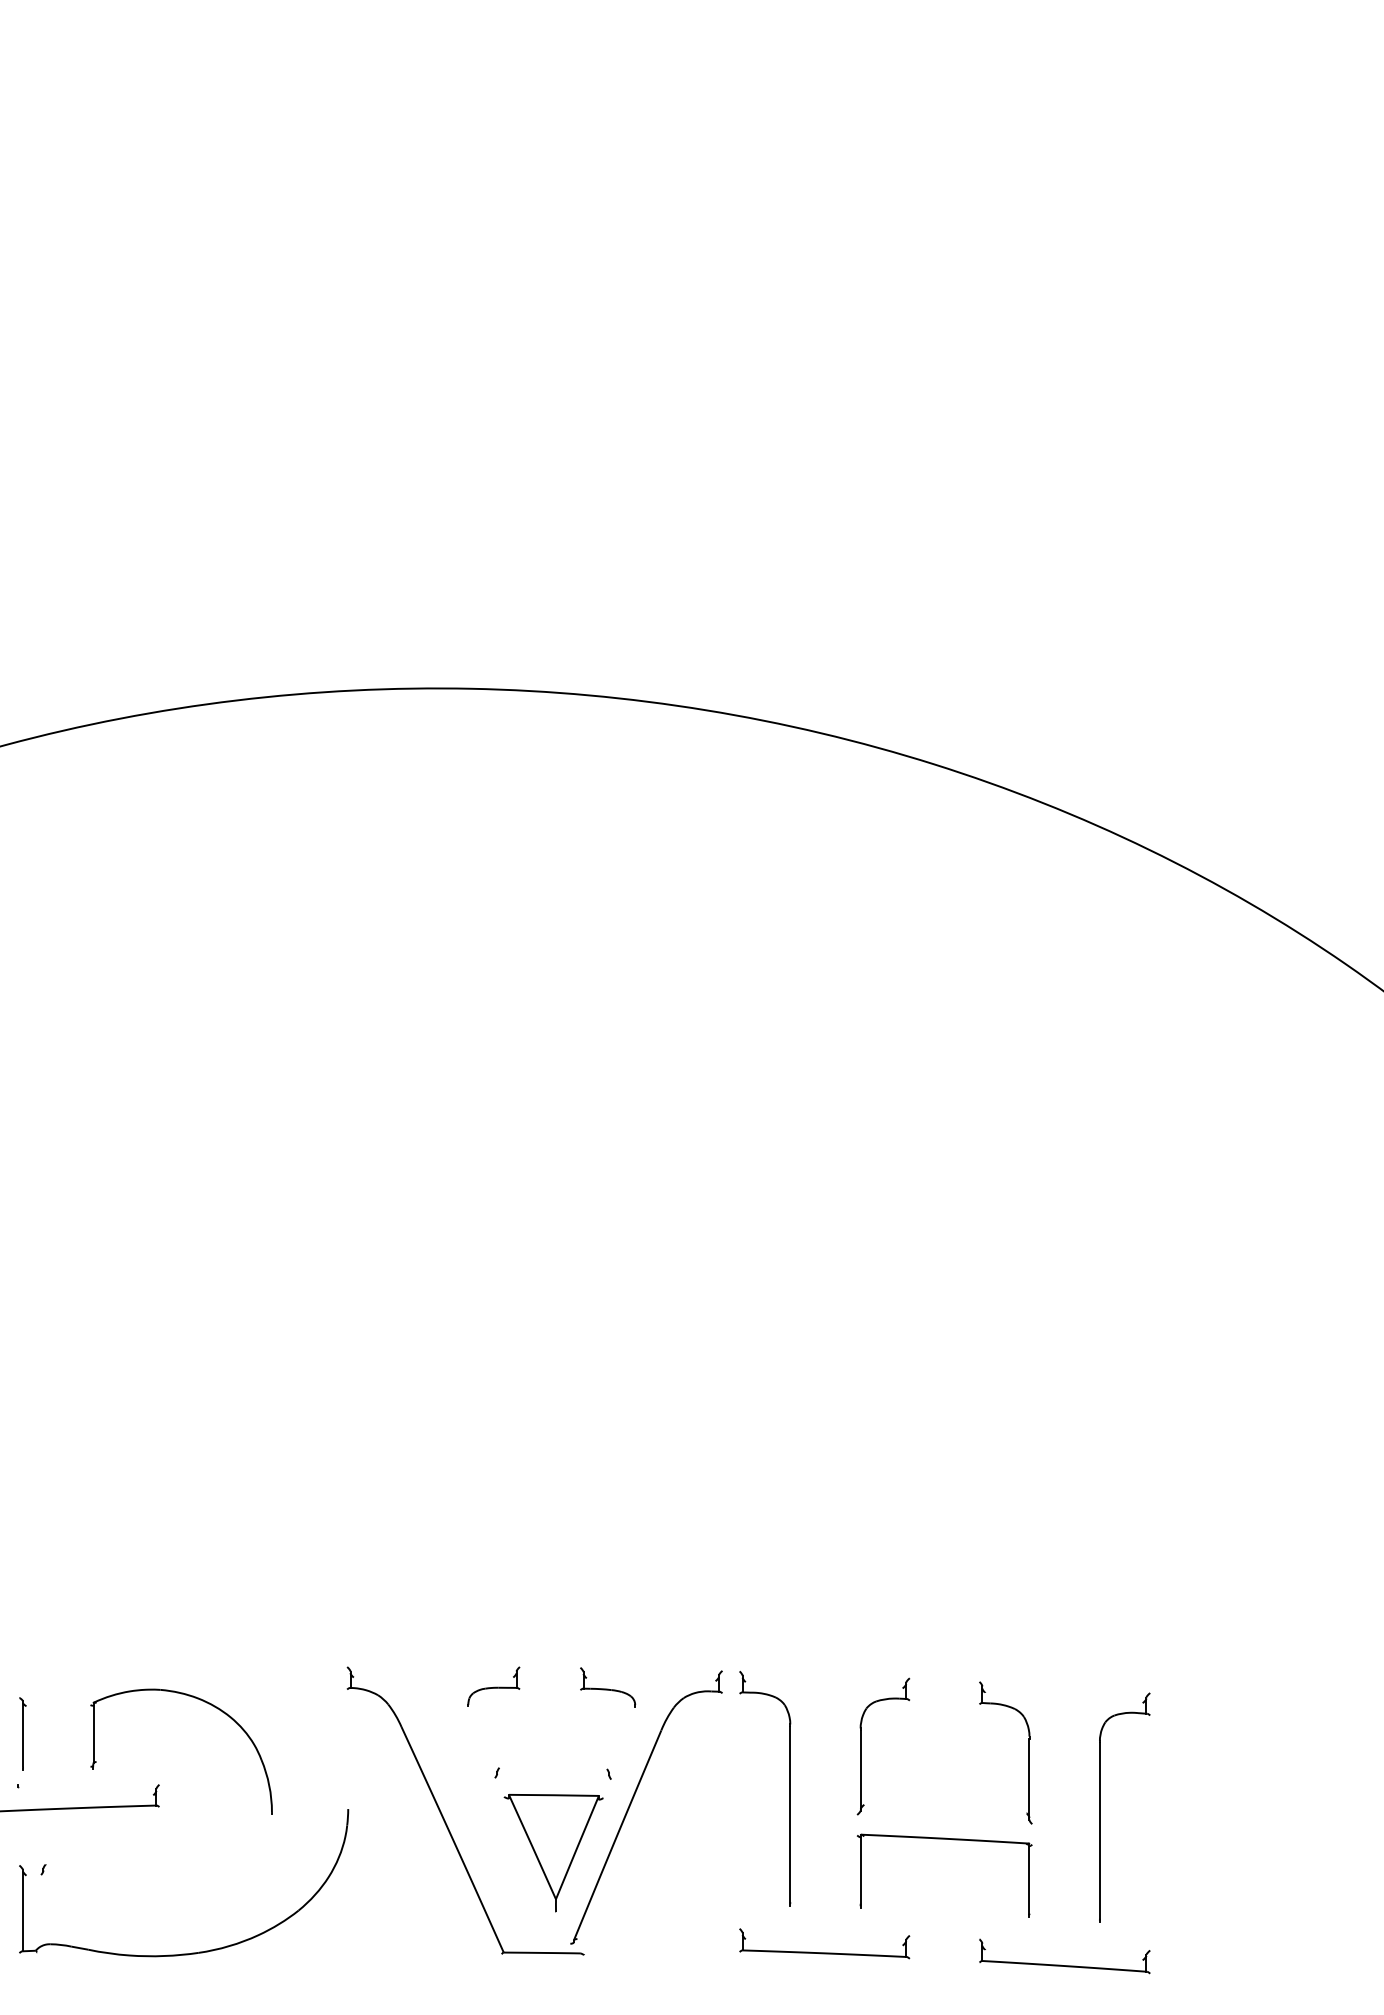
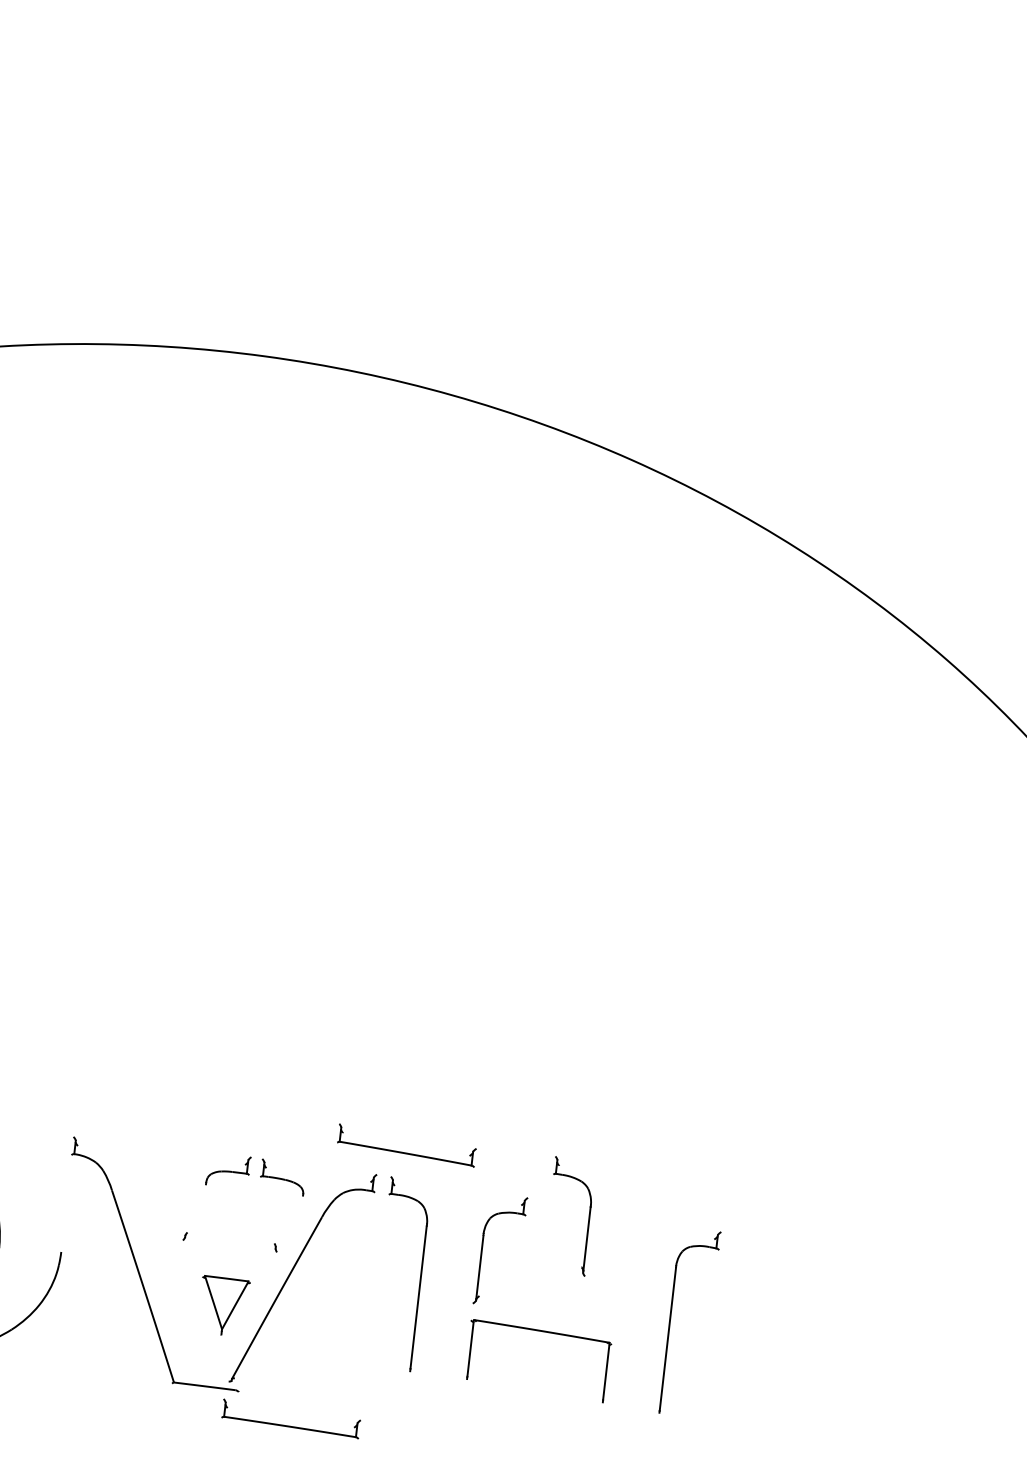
part: (493, 1686) -> (228, 1170), moved
part: (1028, 1752) -> (588, 1218), moved
part: (553, 1853) -> (223, 1306), size x0.6
part: (824, 1952) -> (290, 1426), moved
part: (1061, 1964) -> (403, 1151), moved

